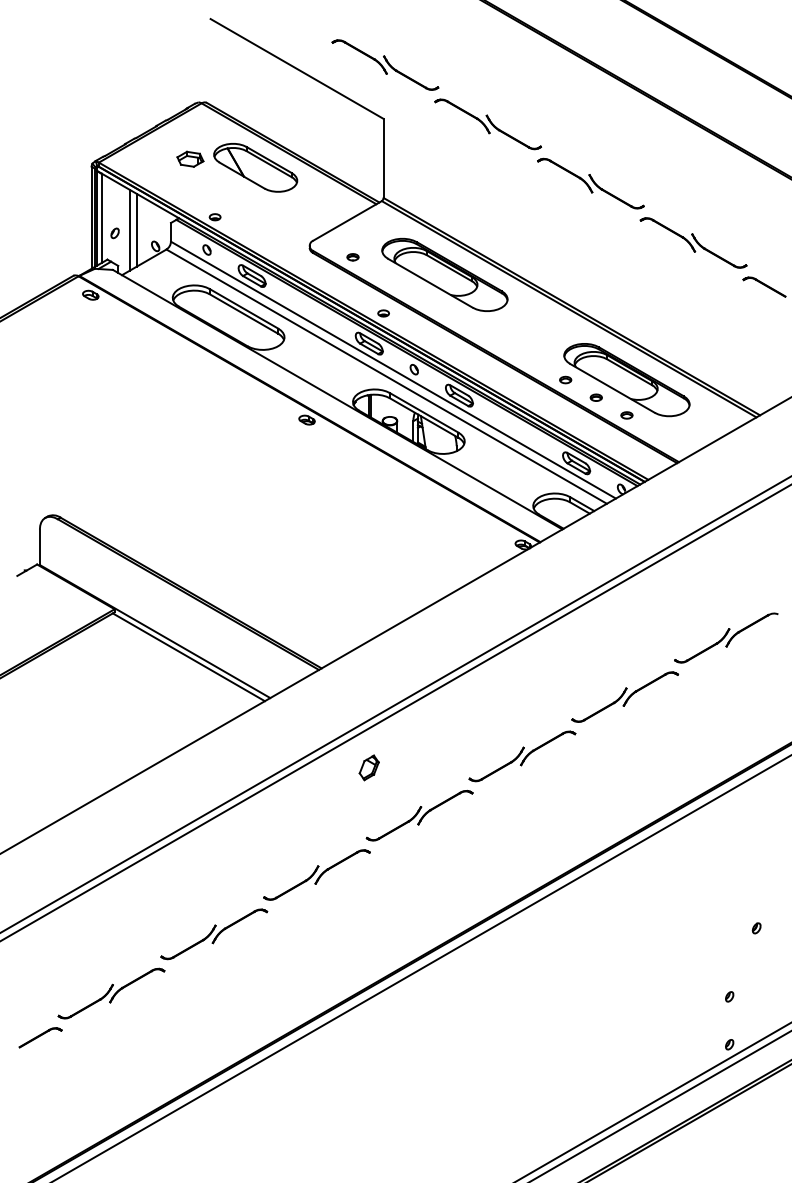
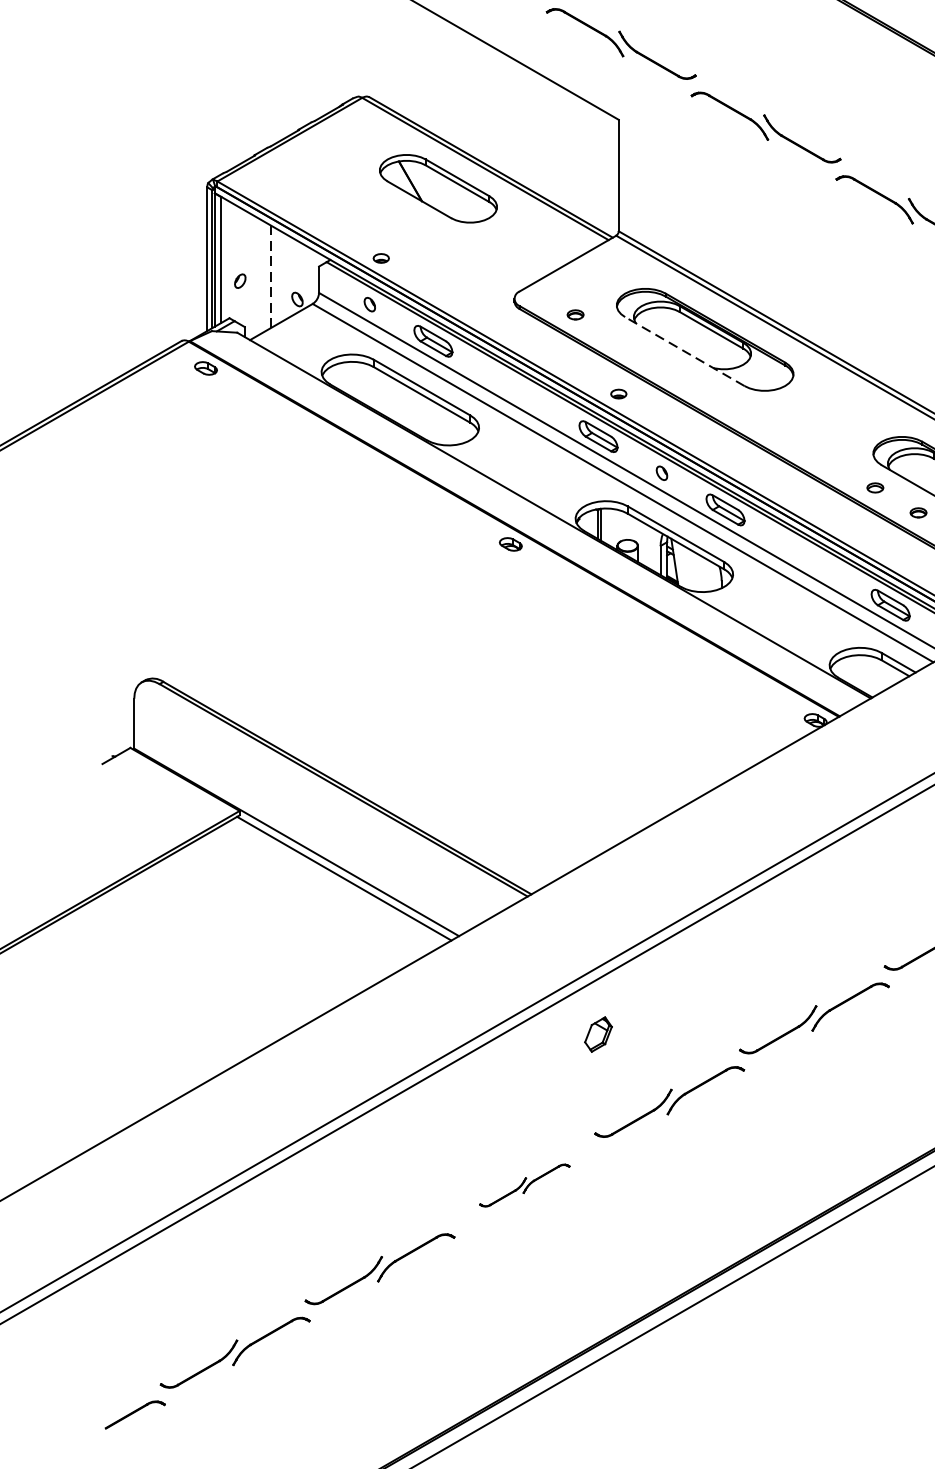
part: (190, 158) -> (346, 175), removed
line: (129, 229) -> (260, 275), removed
line: (136, 229) -> (270, 275), solid -> dashed
line: (430, 283) -> (684, 351), solid -> dashed
part: (316, 874) -> (524, 1184), size x0.6

